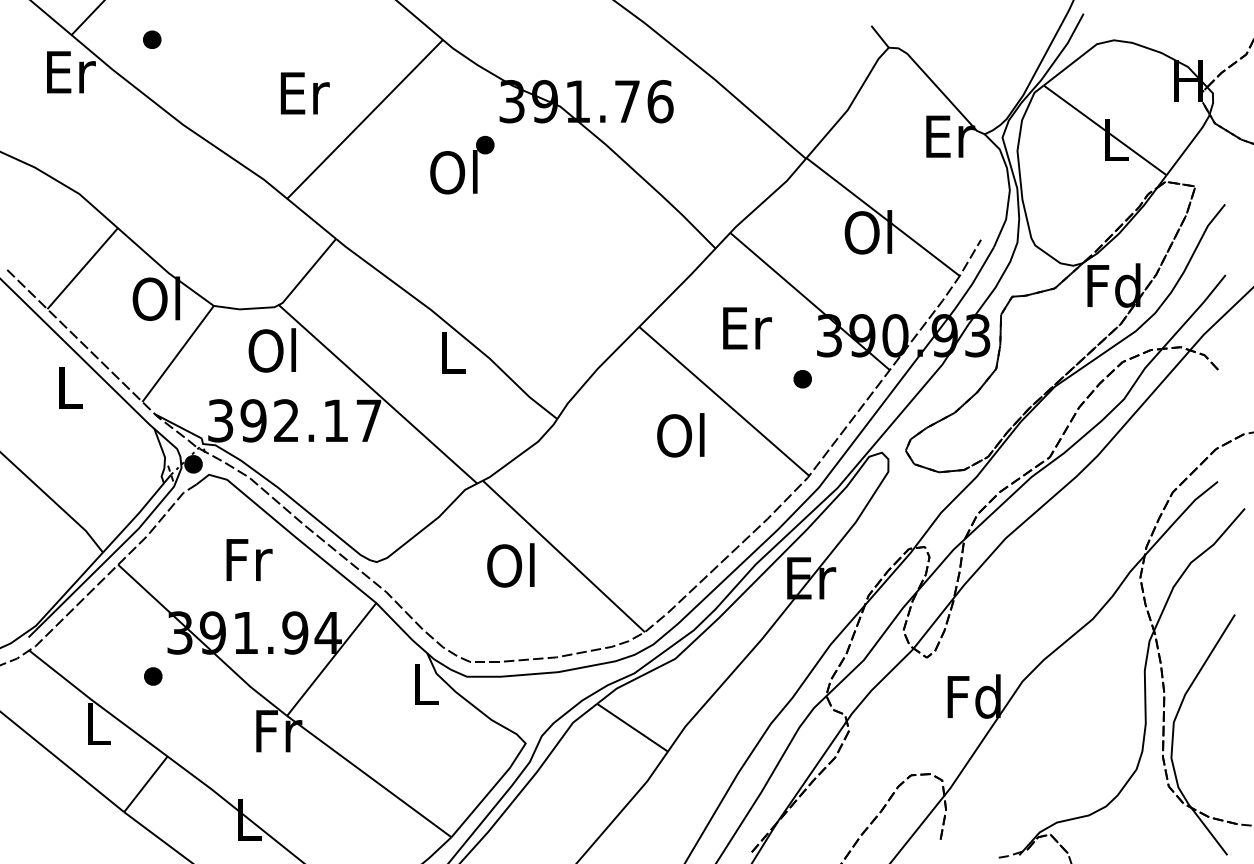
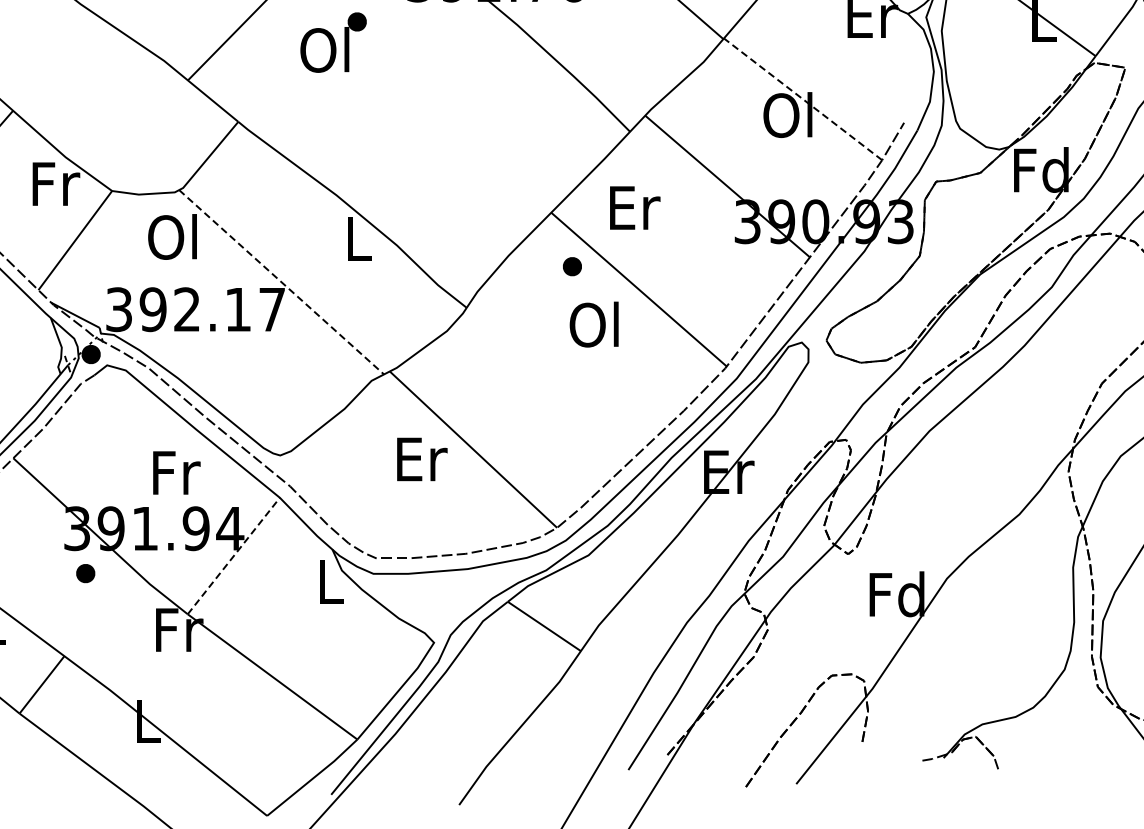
text: (462, 165) -> (333, 42), moved
line: (883, 217) -> (803, 99), solid -> dashed
text: (157, 298) -> (53, 183), Ol -> Fr
text: (747, 328) -> (635, 208), moved
part: (802, 379) -> (572, 266), moved
line: (378, 394) -> (282, 282), solid -> dashed
text: (249, 559) -> (176, 472), moved
text: (512, 565) -> (420, 458), Ol -> Er
line: (331, 659) -> (233, 556), solid -> dashed
part: (153, 676) -> (85, 573), moved

